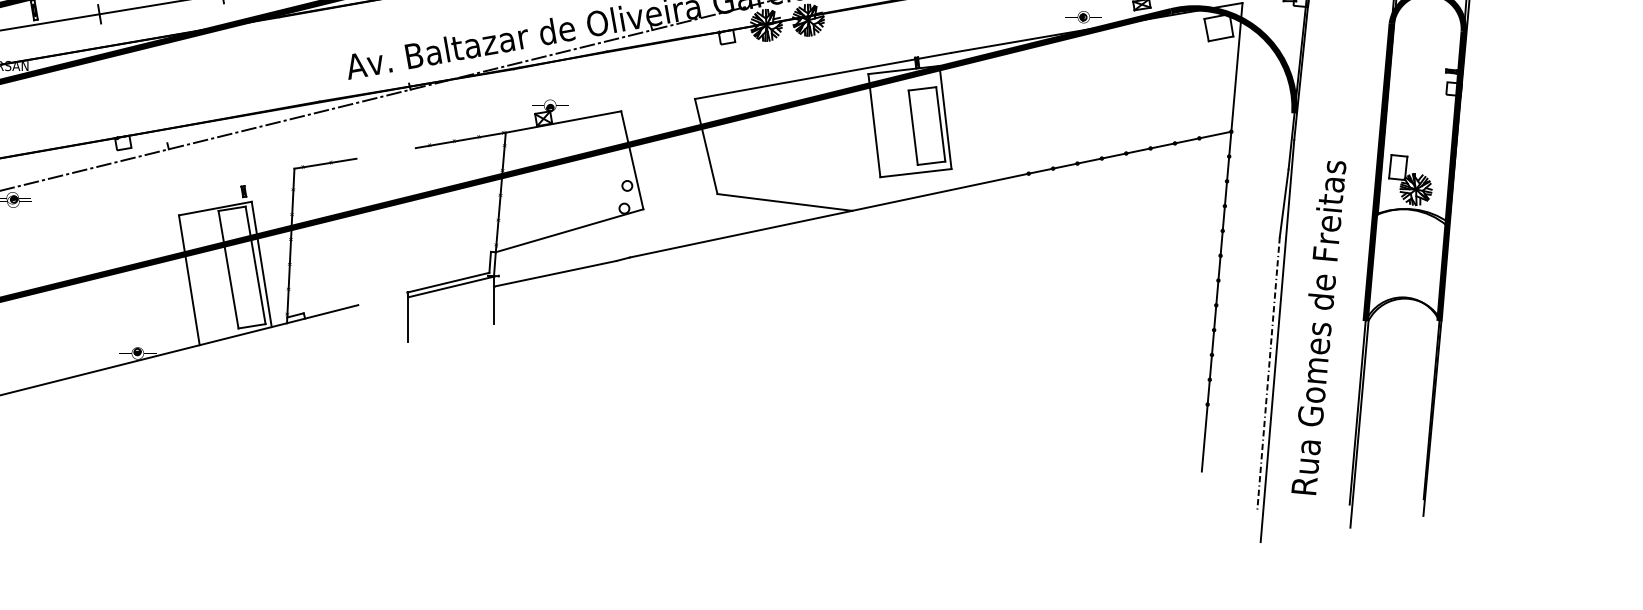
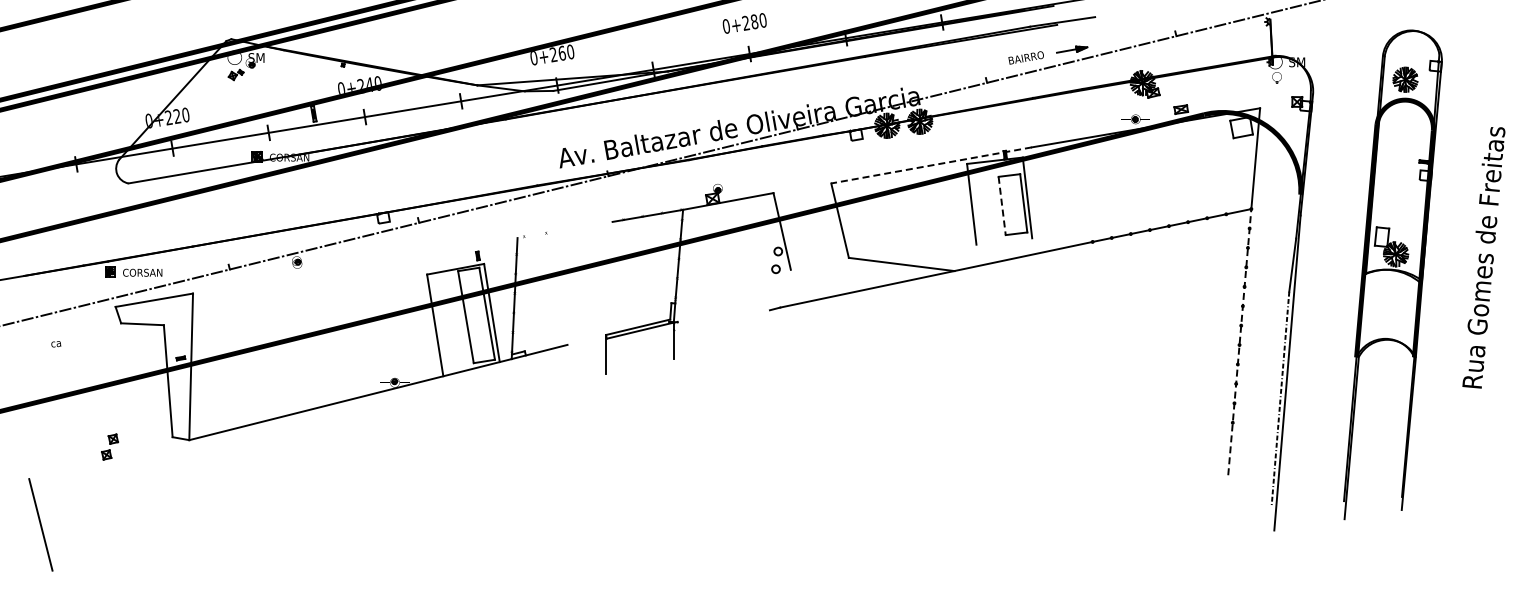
line: (822, 76) -> (931, 165), solid -> dashed
line: (913, 128) -> (1002, 206), solid -> dashed
line: (325, 164) -> (541, 234), removed
line: (916, 173) -> (1004, 241), removed
line: (568, 230) -> (732, 286), removed
line: (554, 273) -> (721, 320), removed
line: (1216, 302) -> (1239, 342), solid -> dashed
text: (1318, 327) -> (1483, 257), moved

